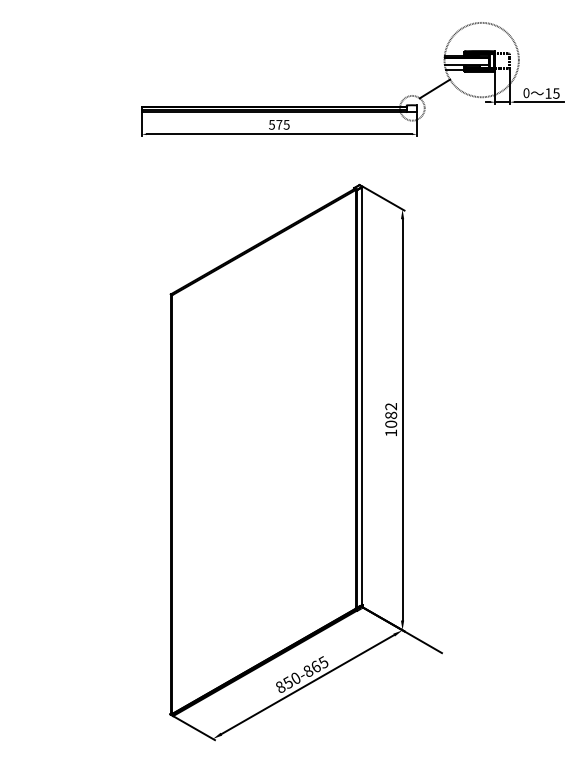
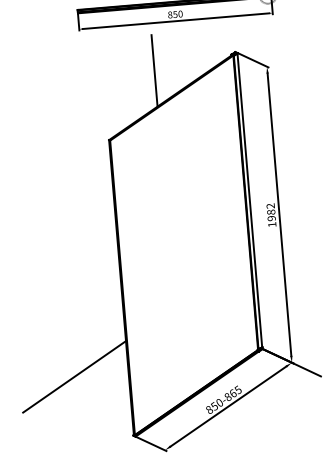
text: (279, 124) -> (175, 14), 575 -> 850
line: (243, 201) -> (154, 70), added
text: (391, 423) -> (271, 217), 1082 -> 1982
line: (93, 624) -> (74, 376), added

